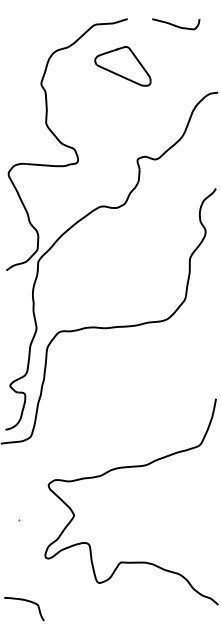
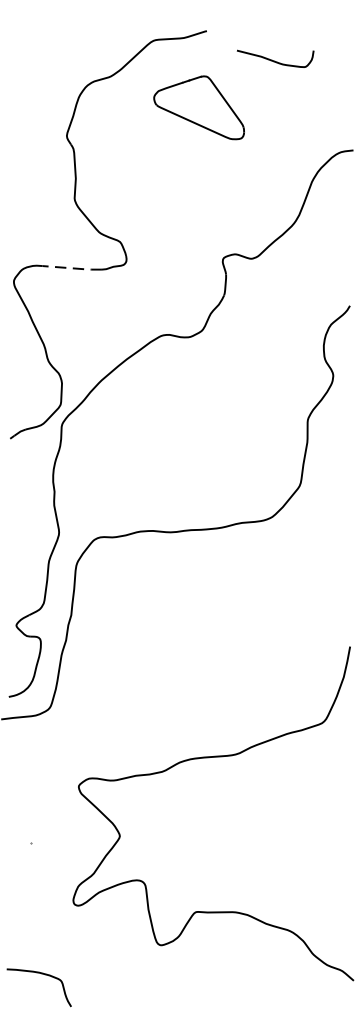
curve: (175, 24) -> (274, 59), moved
line: (45, 165) -> (73, 268), solid -> dashed

